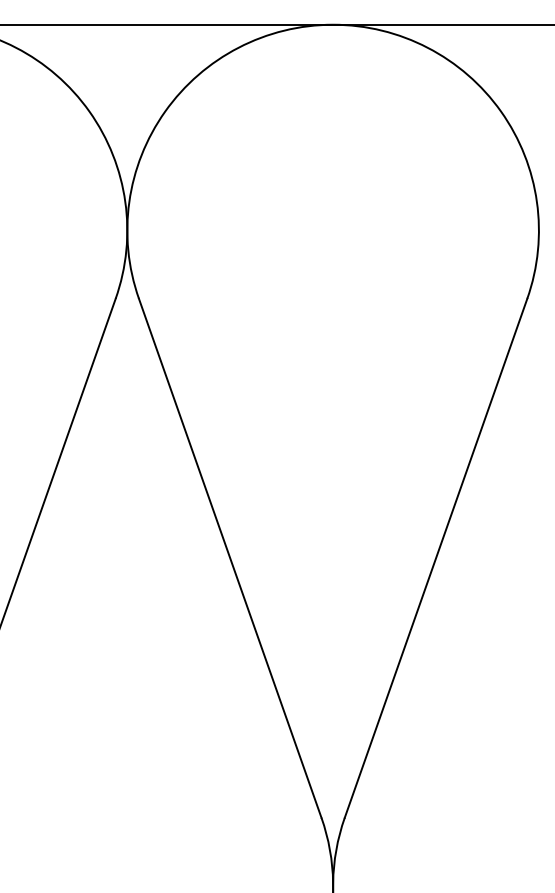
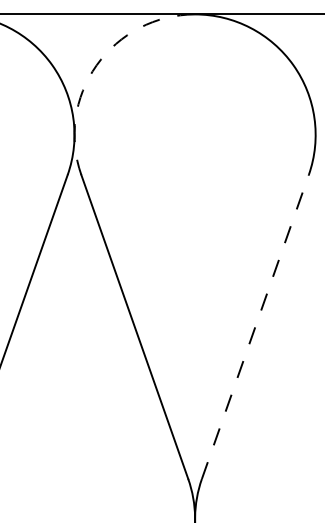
arc: (164, 111) -> (96, 65), solid -> dashed
line: (436, 557) -> (255, 326), solid -> dashed

